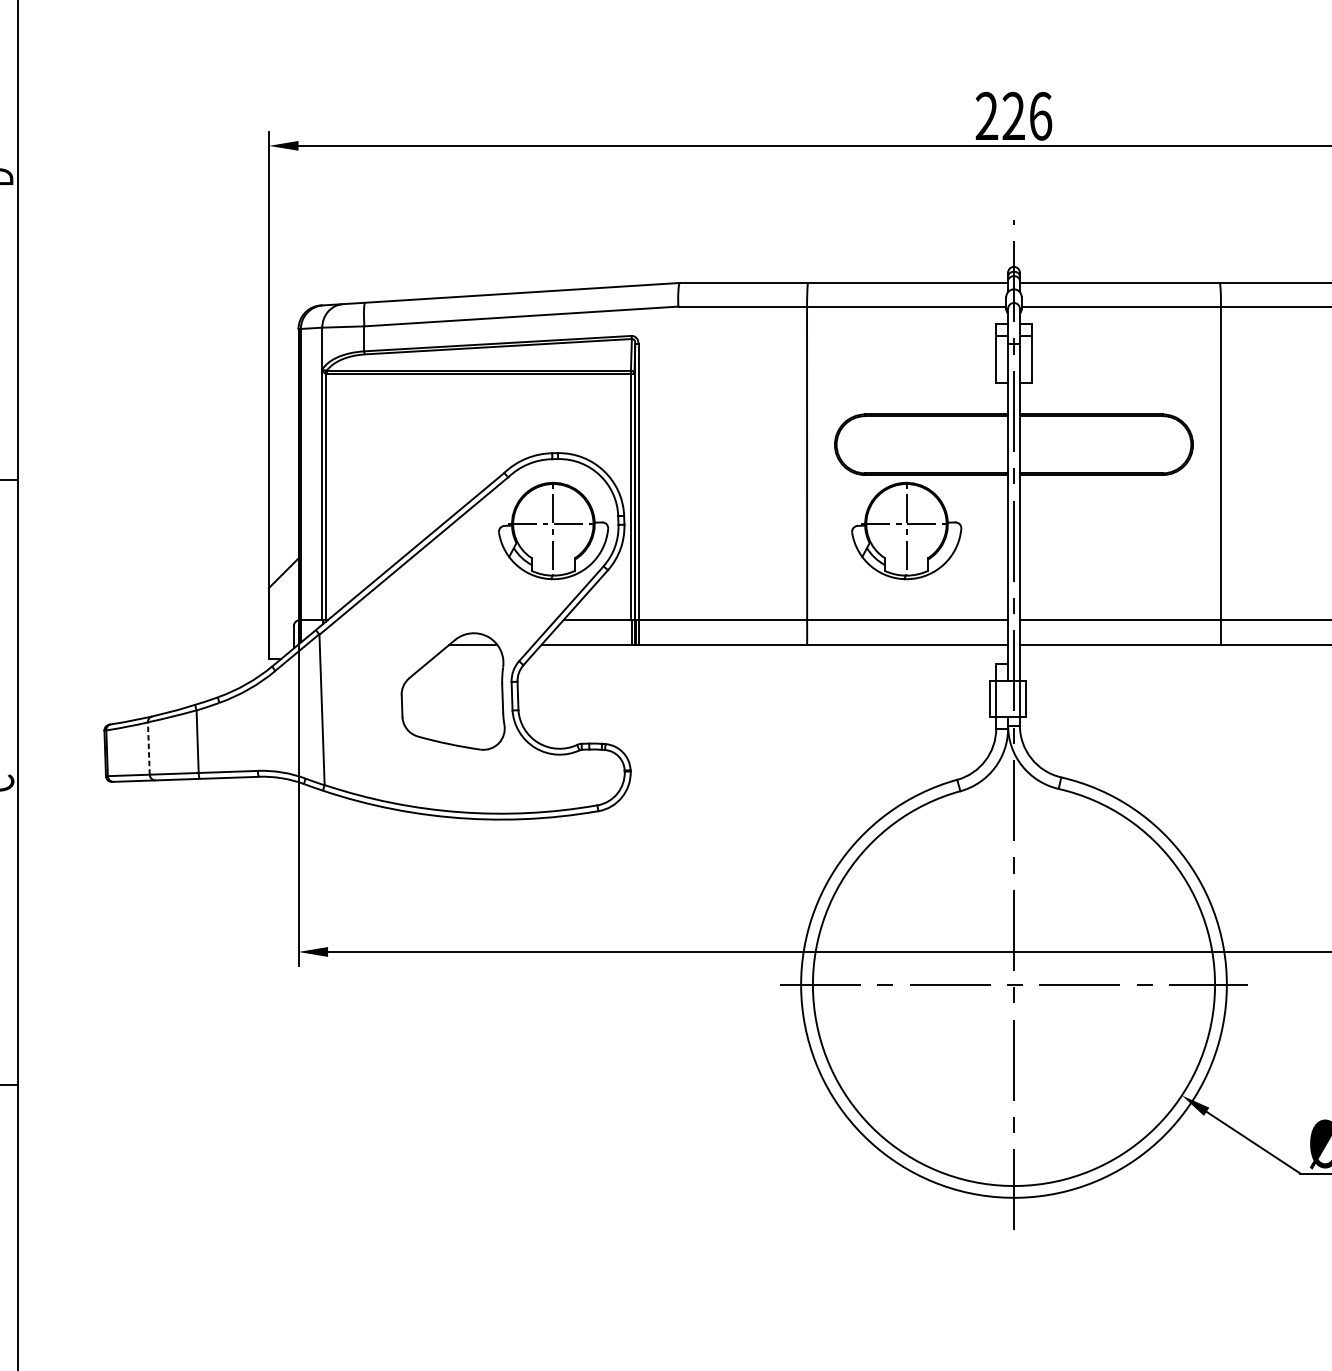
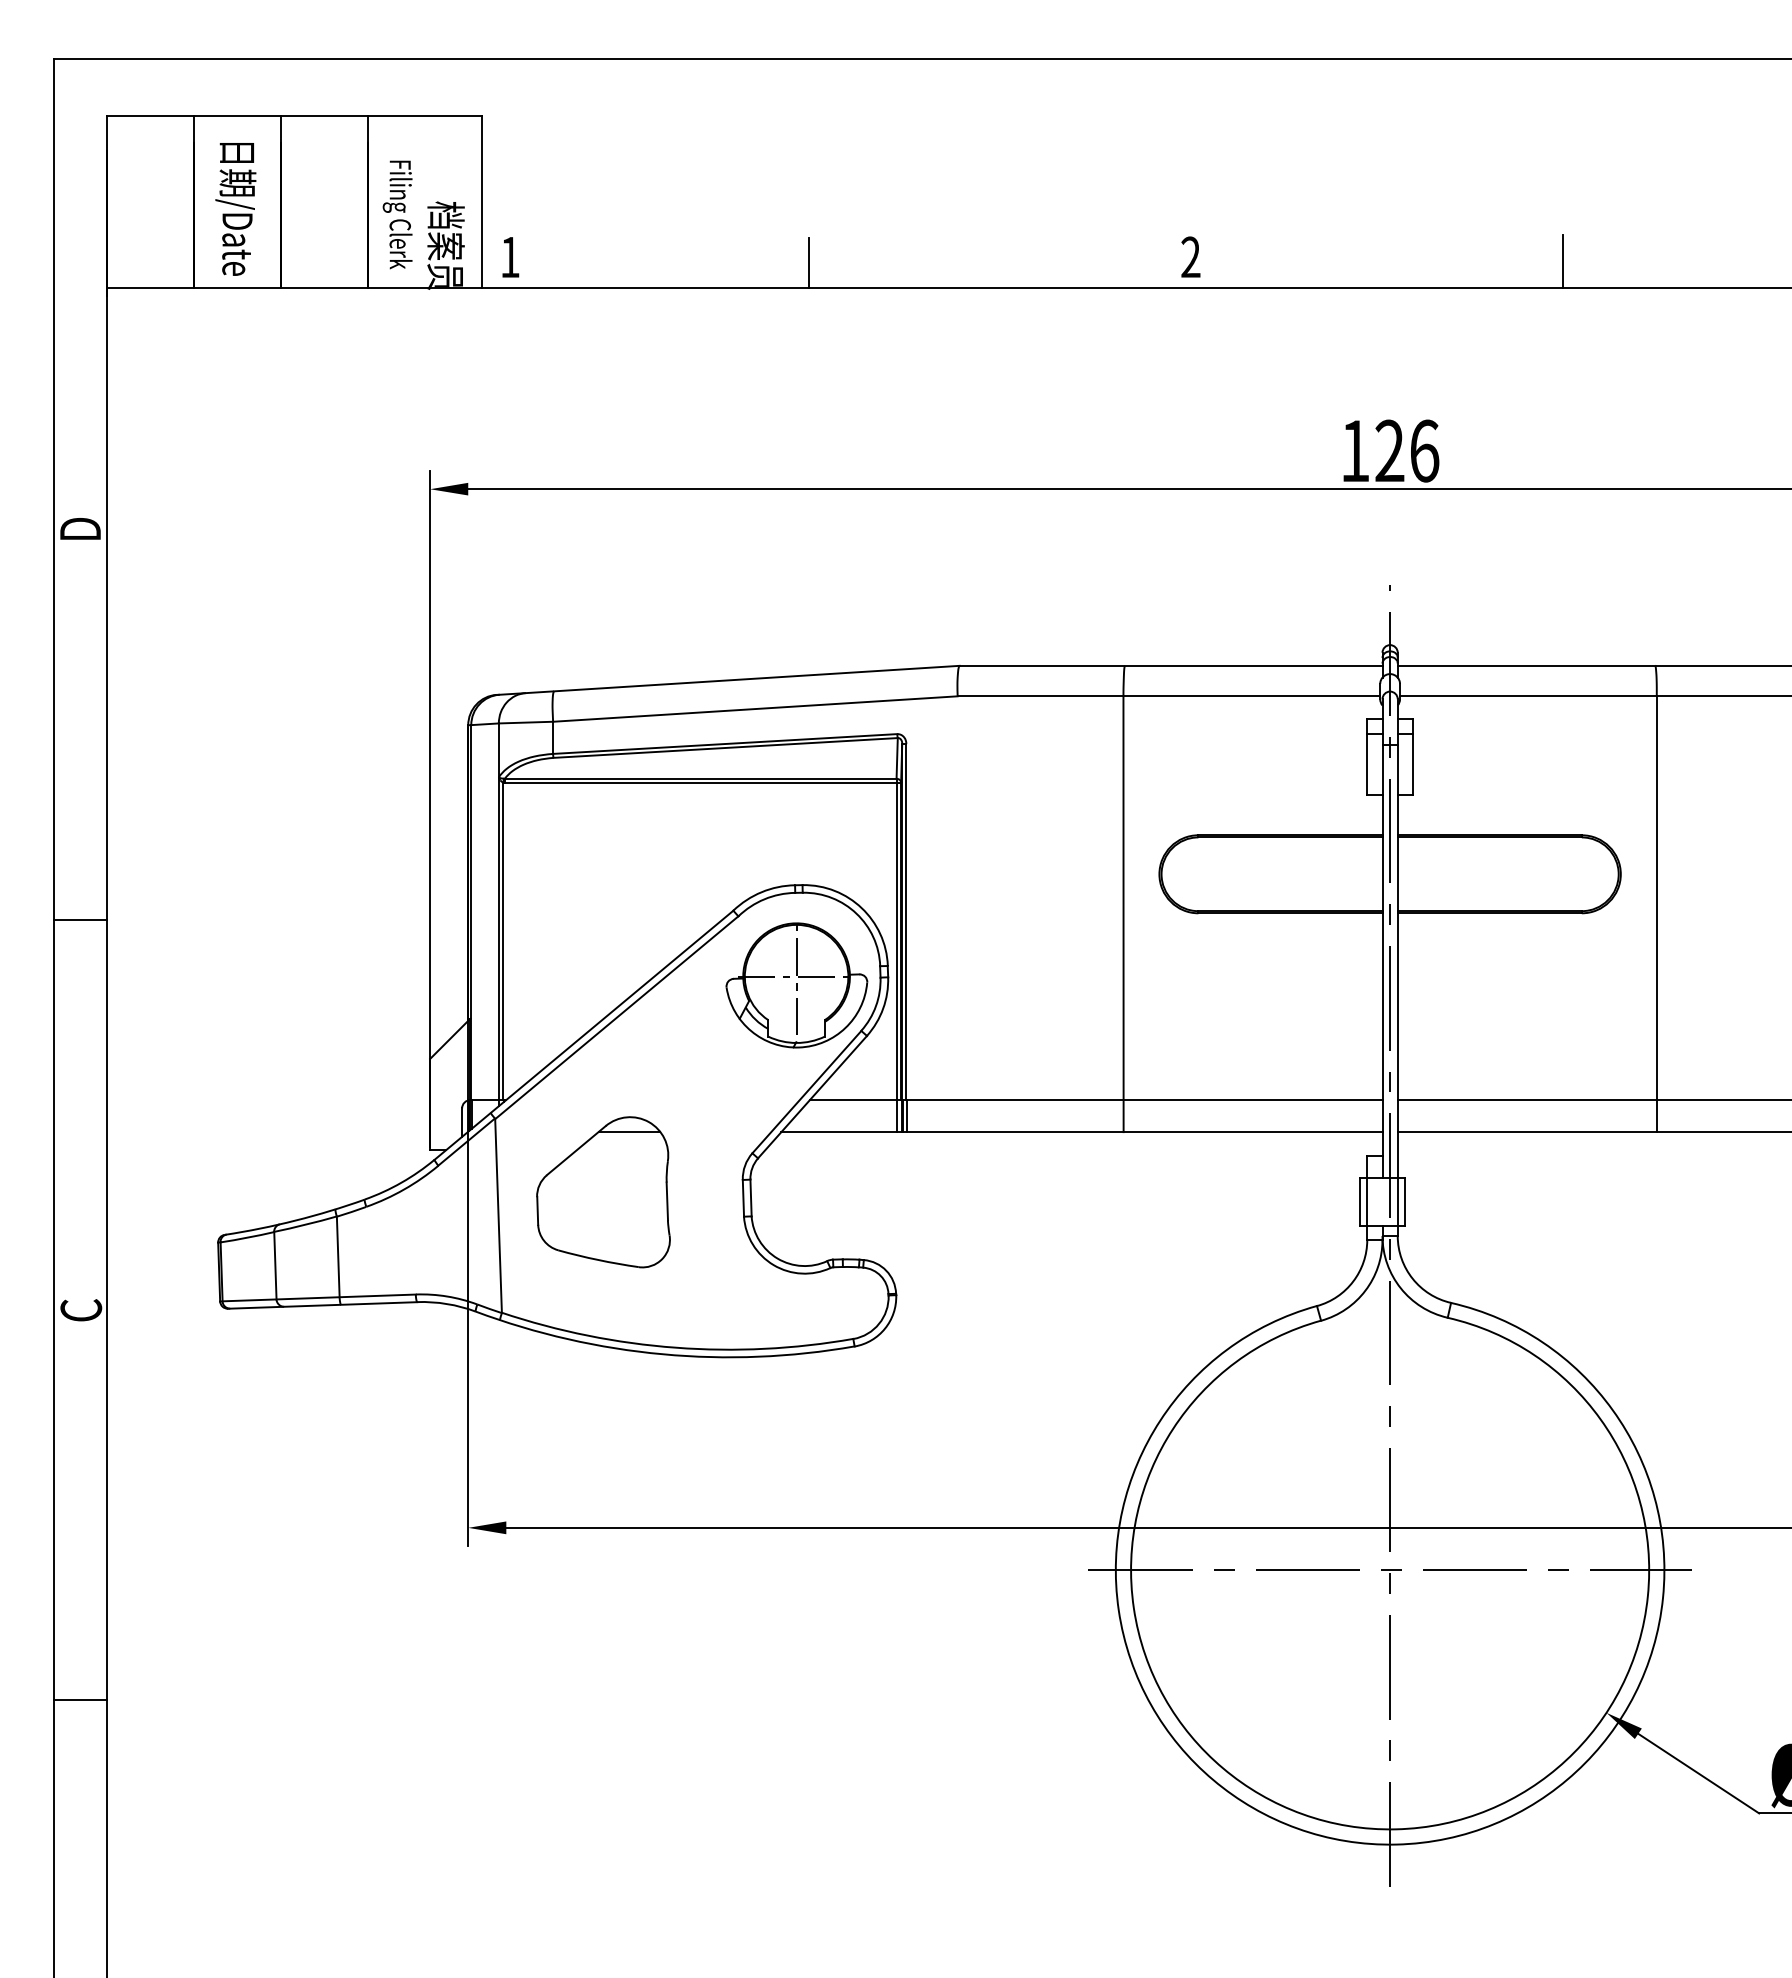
text: (986, 115) -> (1354, 450), 226 -> 126
part: (906, 531) -> (1251, 985), removed
part: (453, 691) -> (603, 1192), moved
line: (148, 748) -> (275, 1265), dashed -> solid

